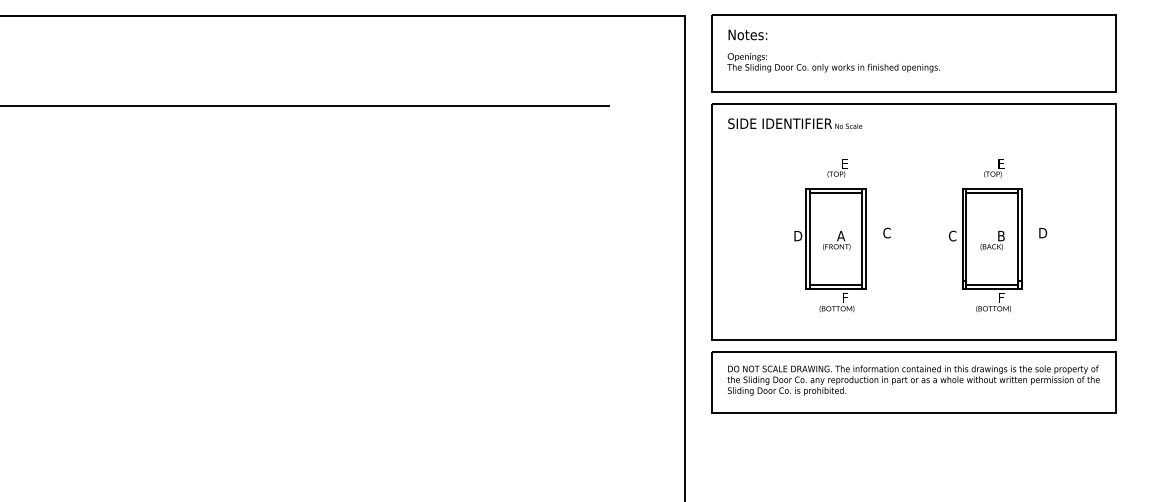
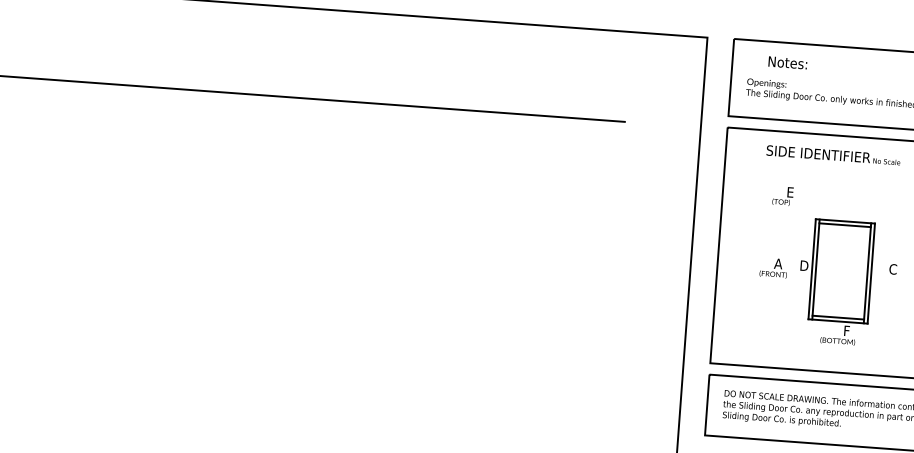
text: (747, 34) -> (787, 62), moved
text: (795, 123) -> (833, 155), moved
text: (837, 168) -> (782, 196), moved
text: (836, 240) -> (773, 267), moved

